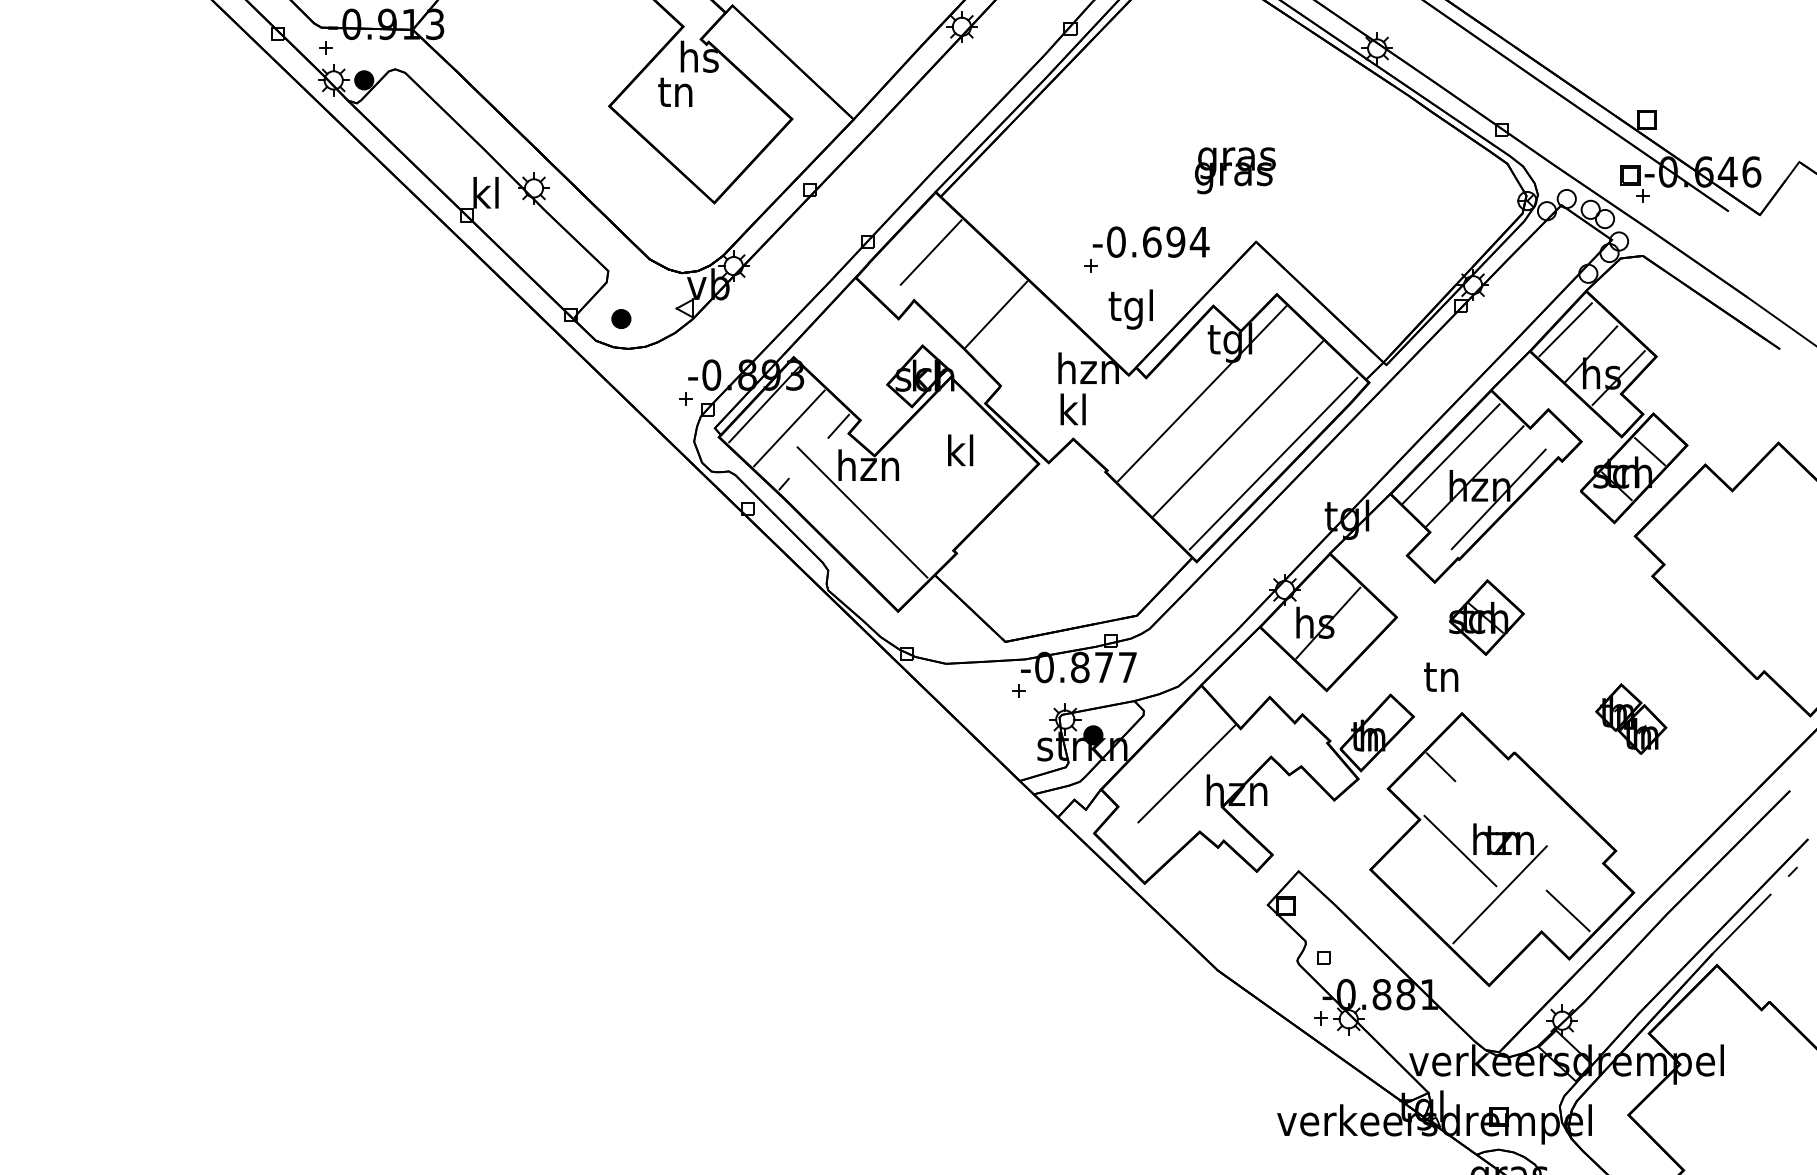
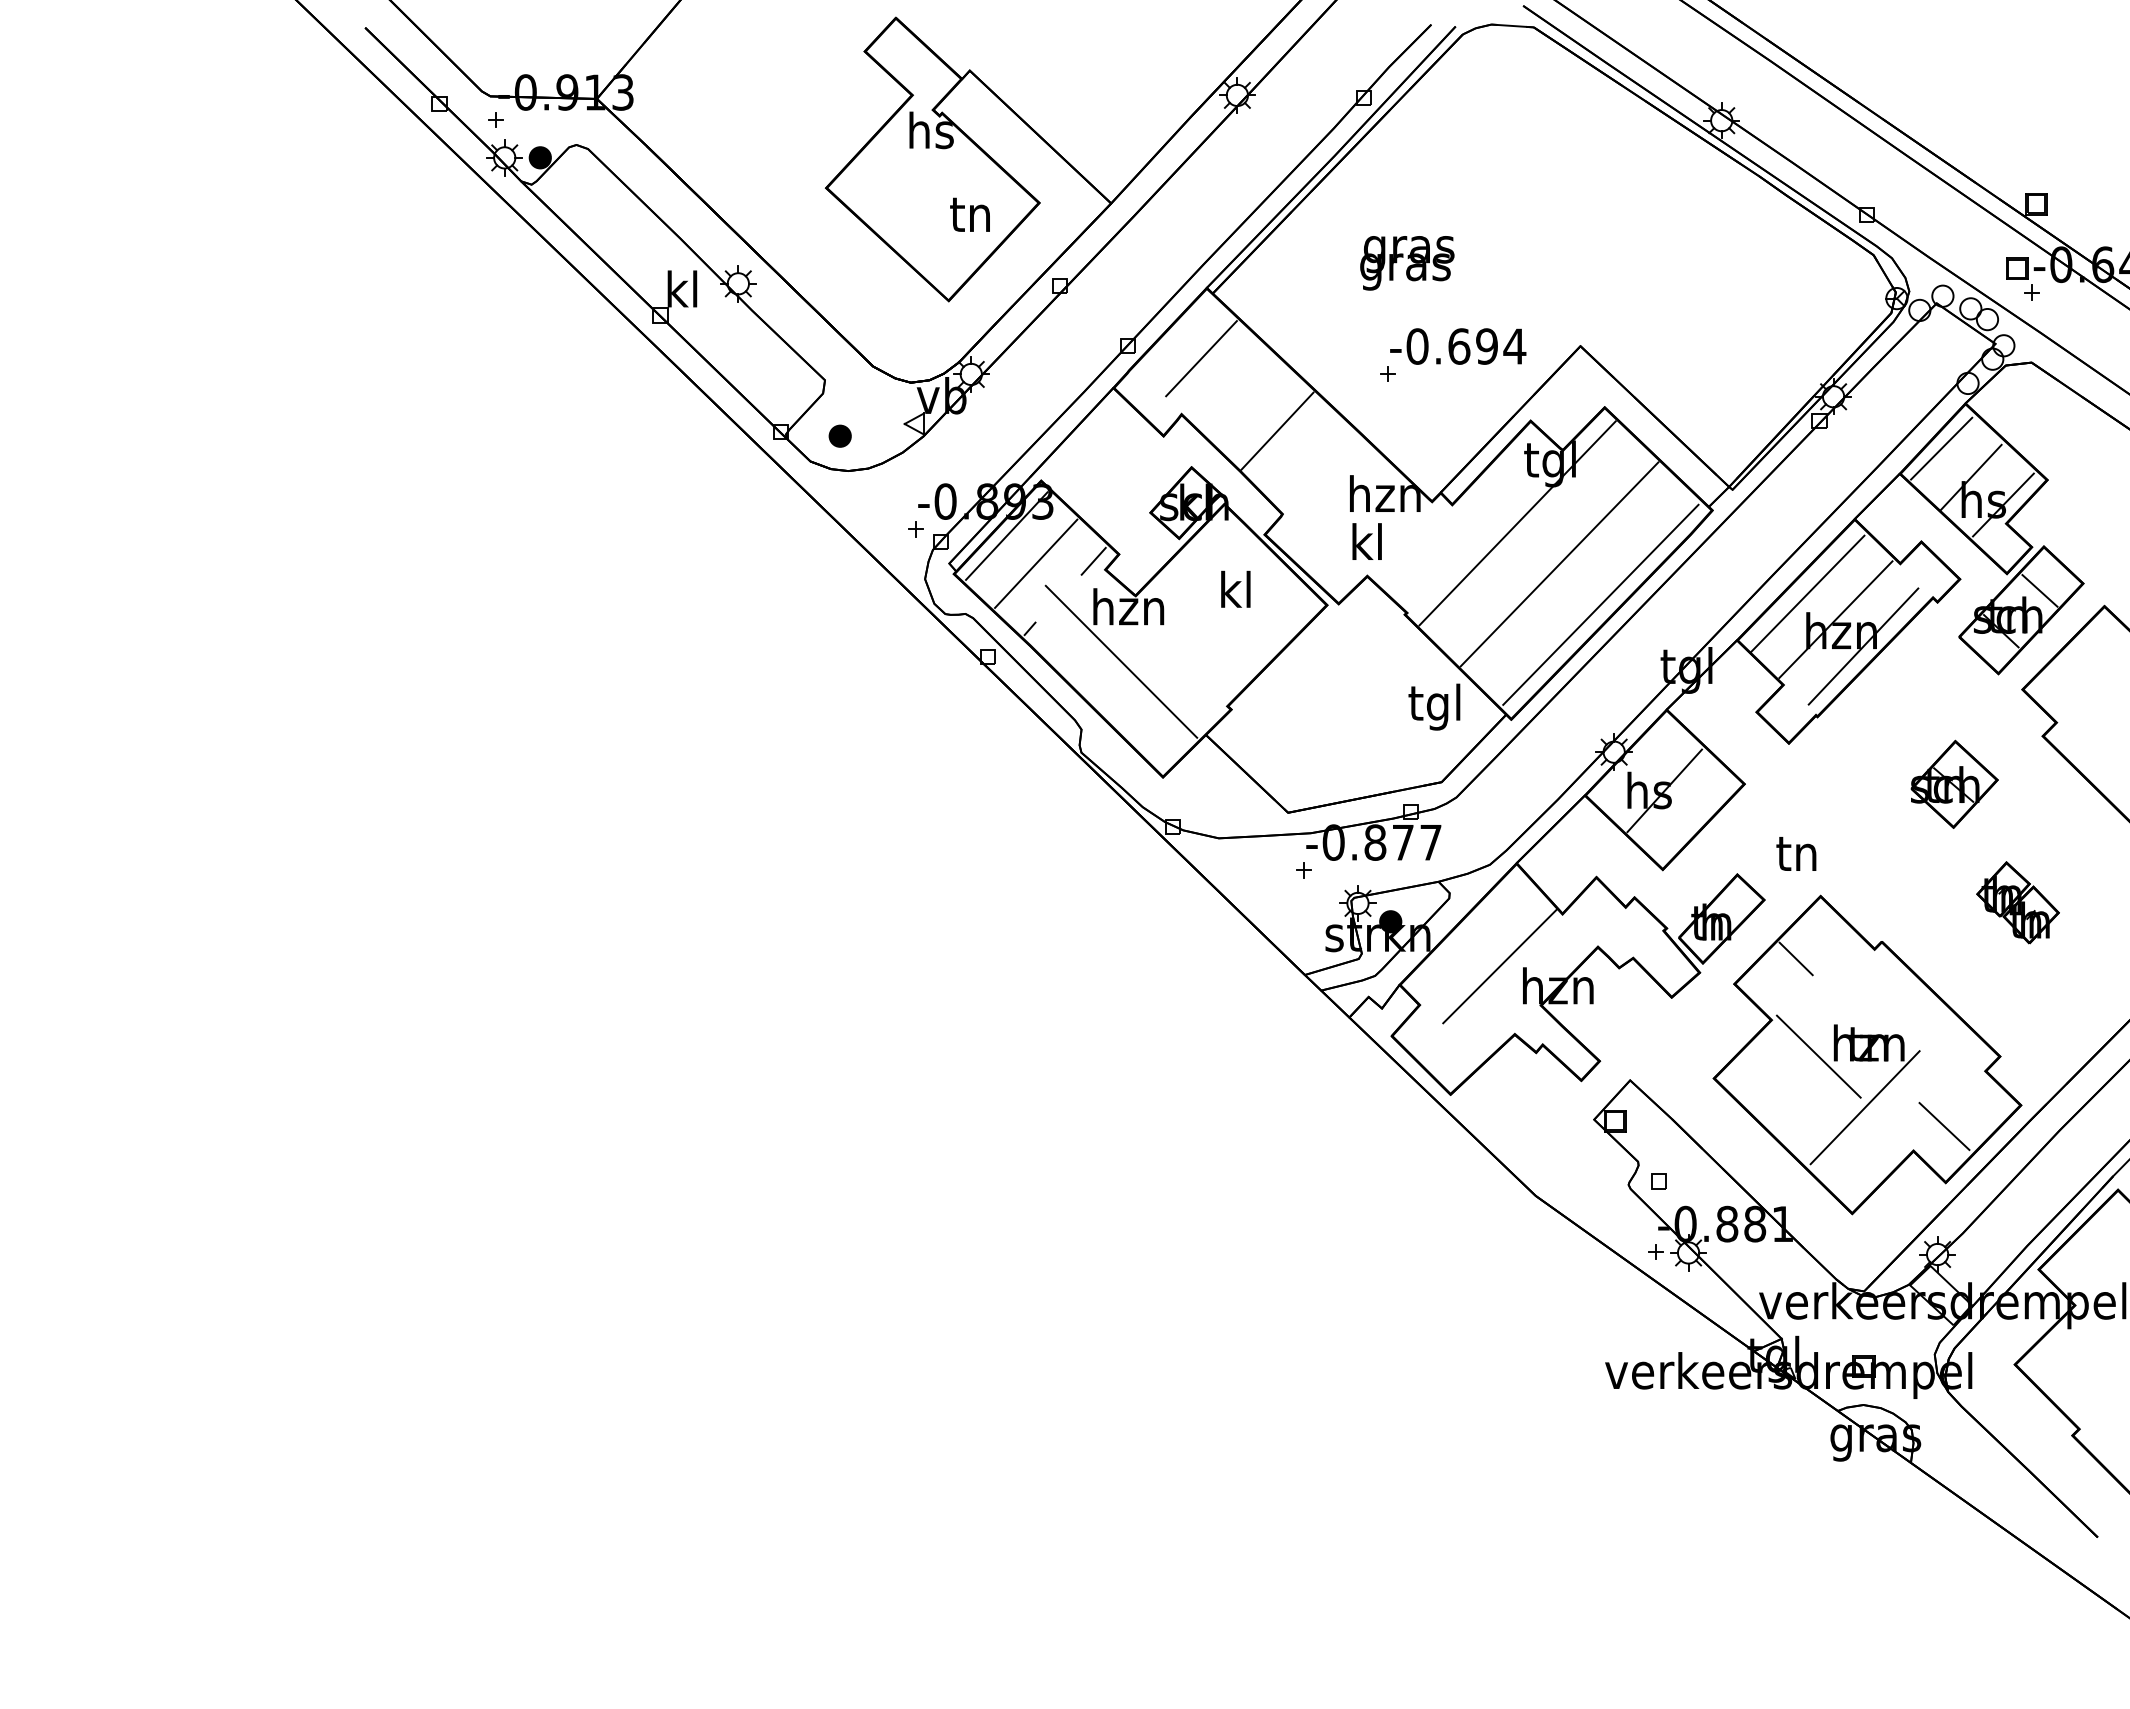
text: (674, 92) -> (969, 214), moved
text: (1235, 170) -> (1407, 263), moved
text: (1130, 308) -> (1434, 706), moved
part: (1486, 616) -> (1954, 783), moved

